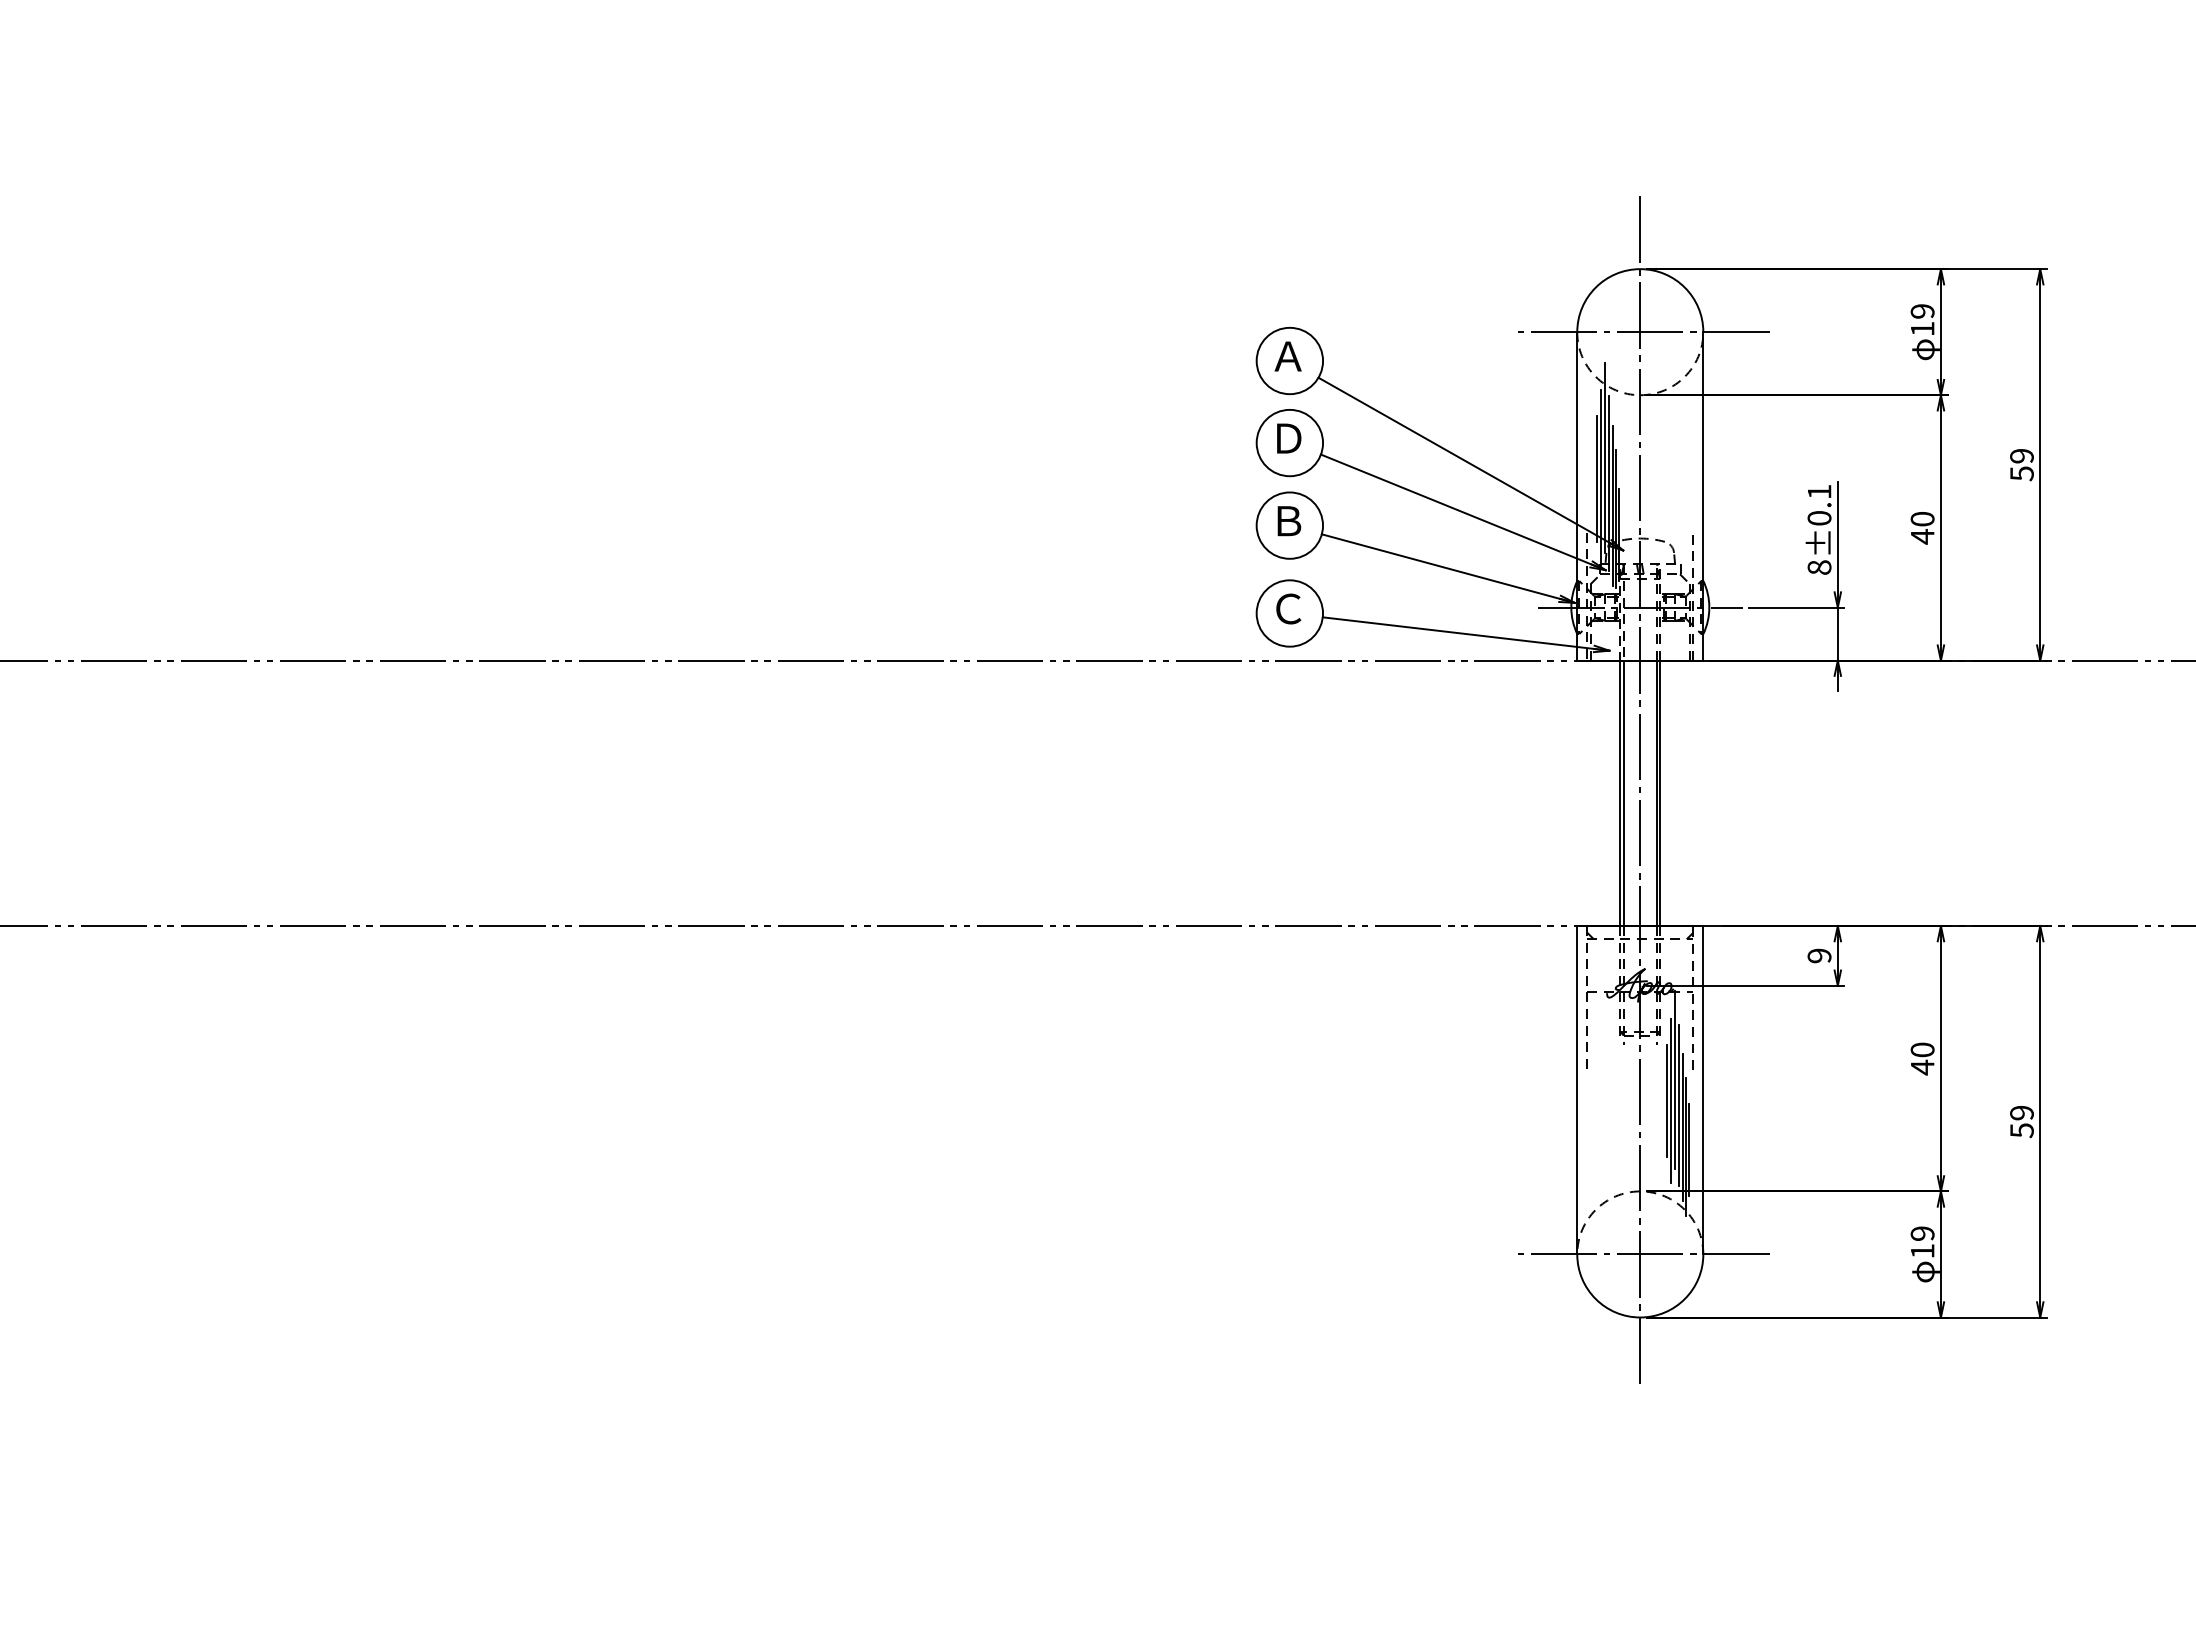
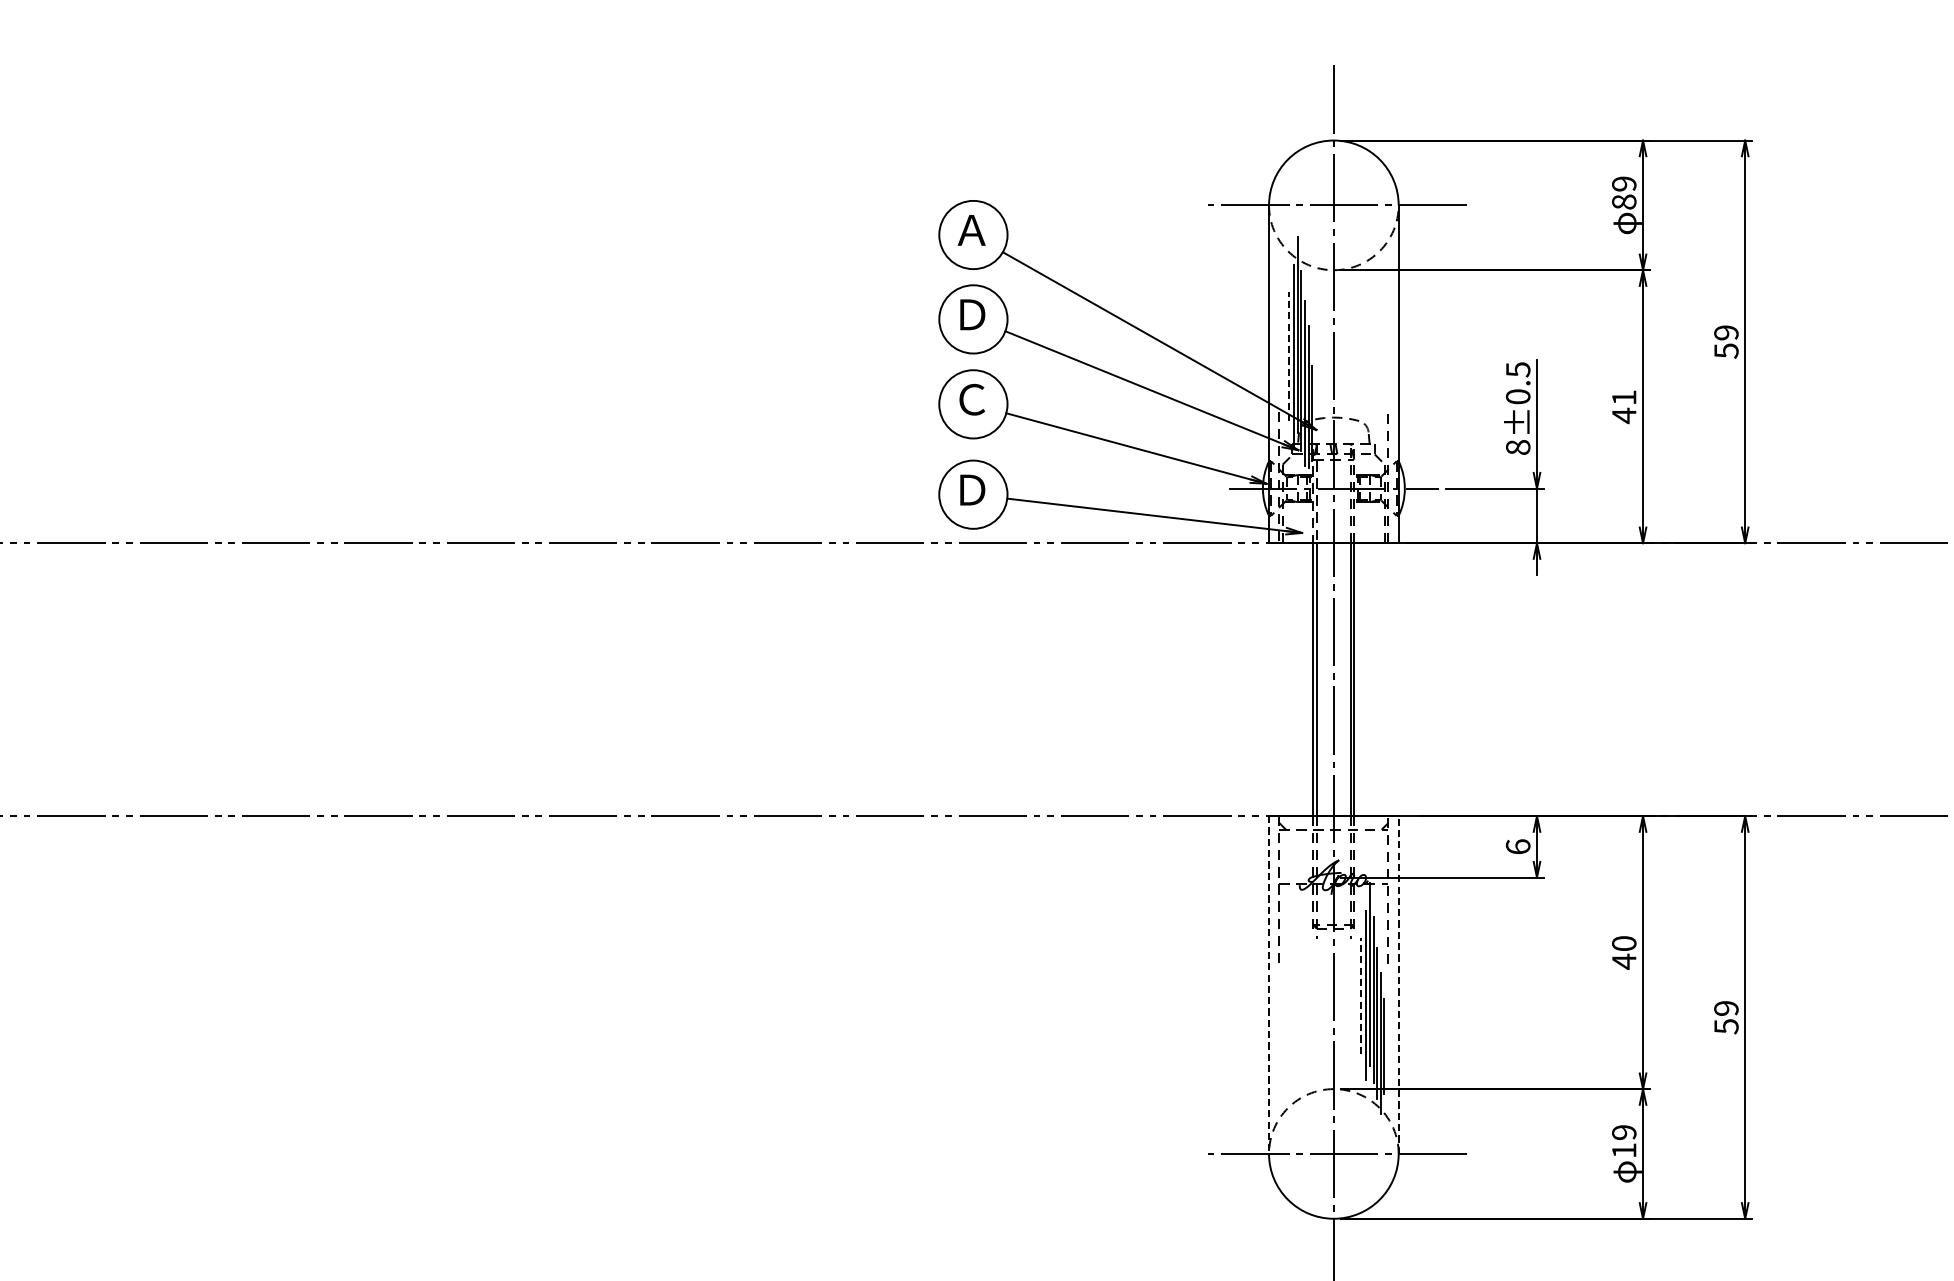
text: (1922, 328) -> (1624, 201), 19 -> 89
line: (1596, 479) -> (1288, 356), solid -> dashed
text: (1819, 491) -> (1518, 369), 8±0.1 -> 8±0.5
text: (1922, 519) -> (1624, 398), 40 -> 41
text: (1288, 520) -> (972, 399), Ｂ -> Ｃ
text: (1288, 608) -> (972, 489), Ｃ -> Ｄ
text: (1819, 955) -> (1518, 846), 9 -> 6
line: (1703, 1089) -> (1398, 984), solid -> dashed
line: (1577, 1090) -> (1269, 985), solid -> dashed
line: (1666, 1100) -> (1360, 995), solid -> dashed

